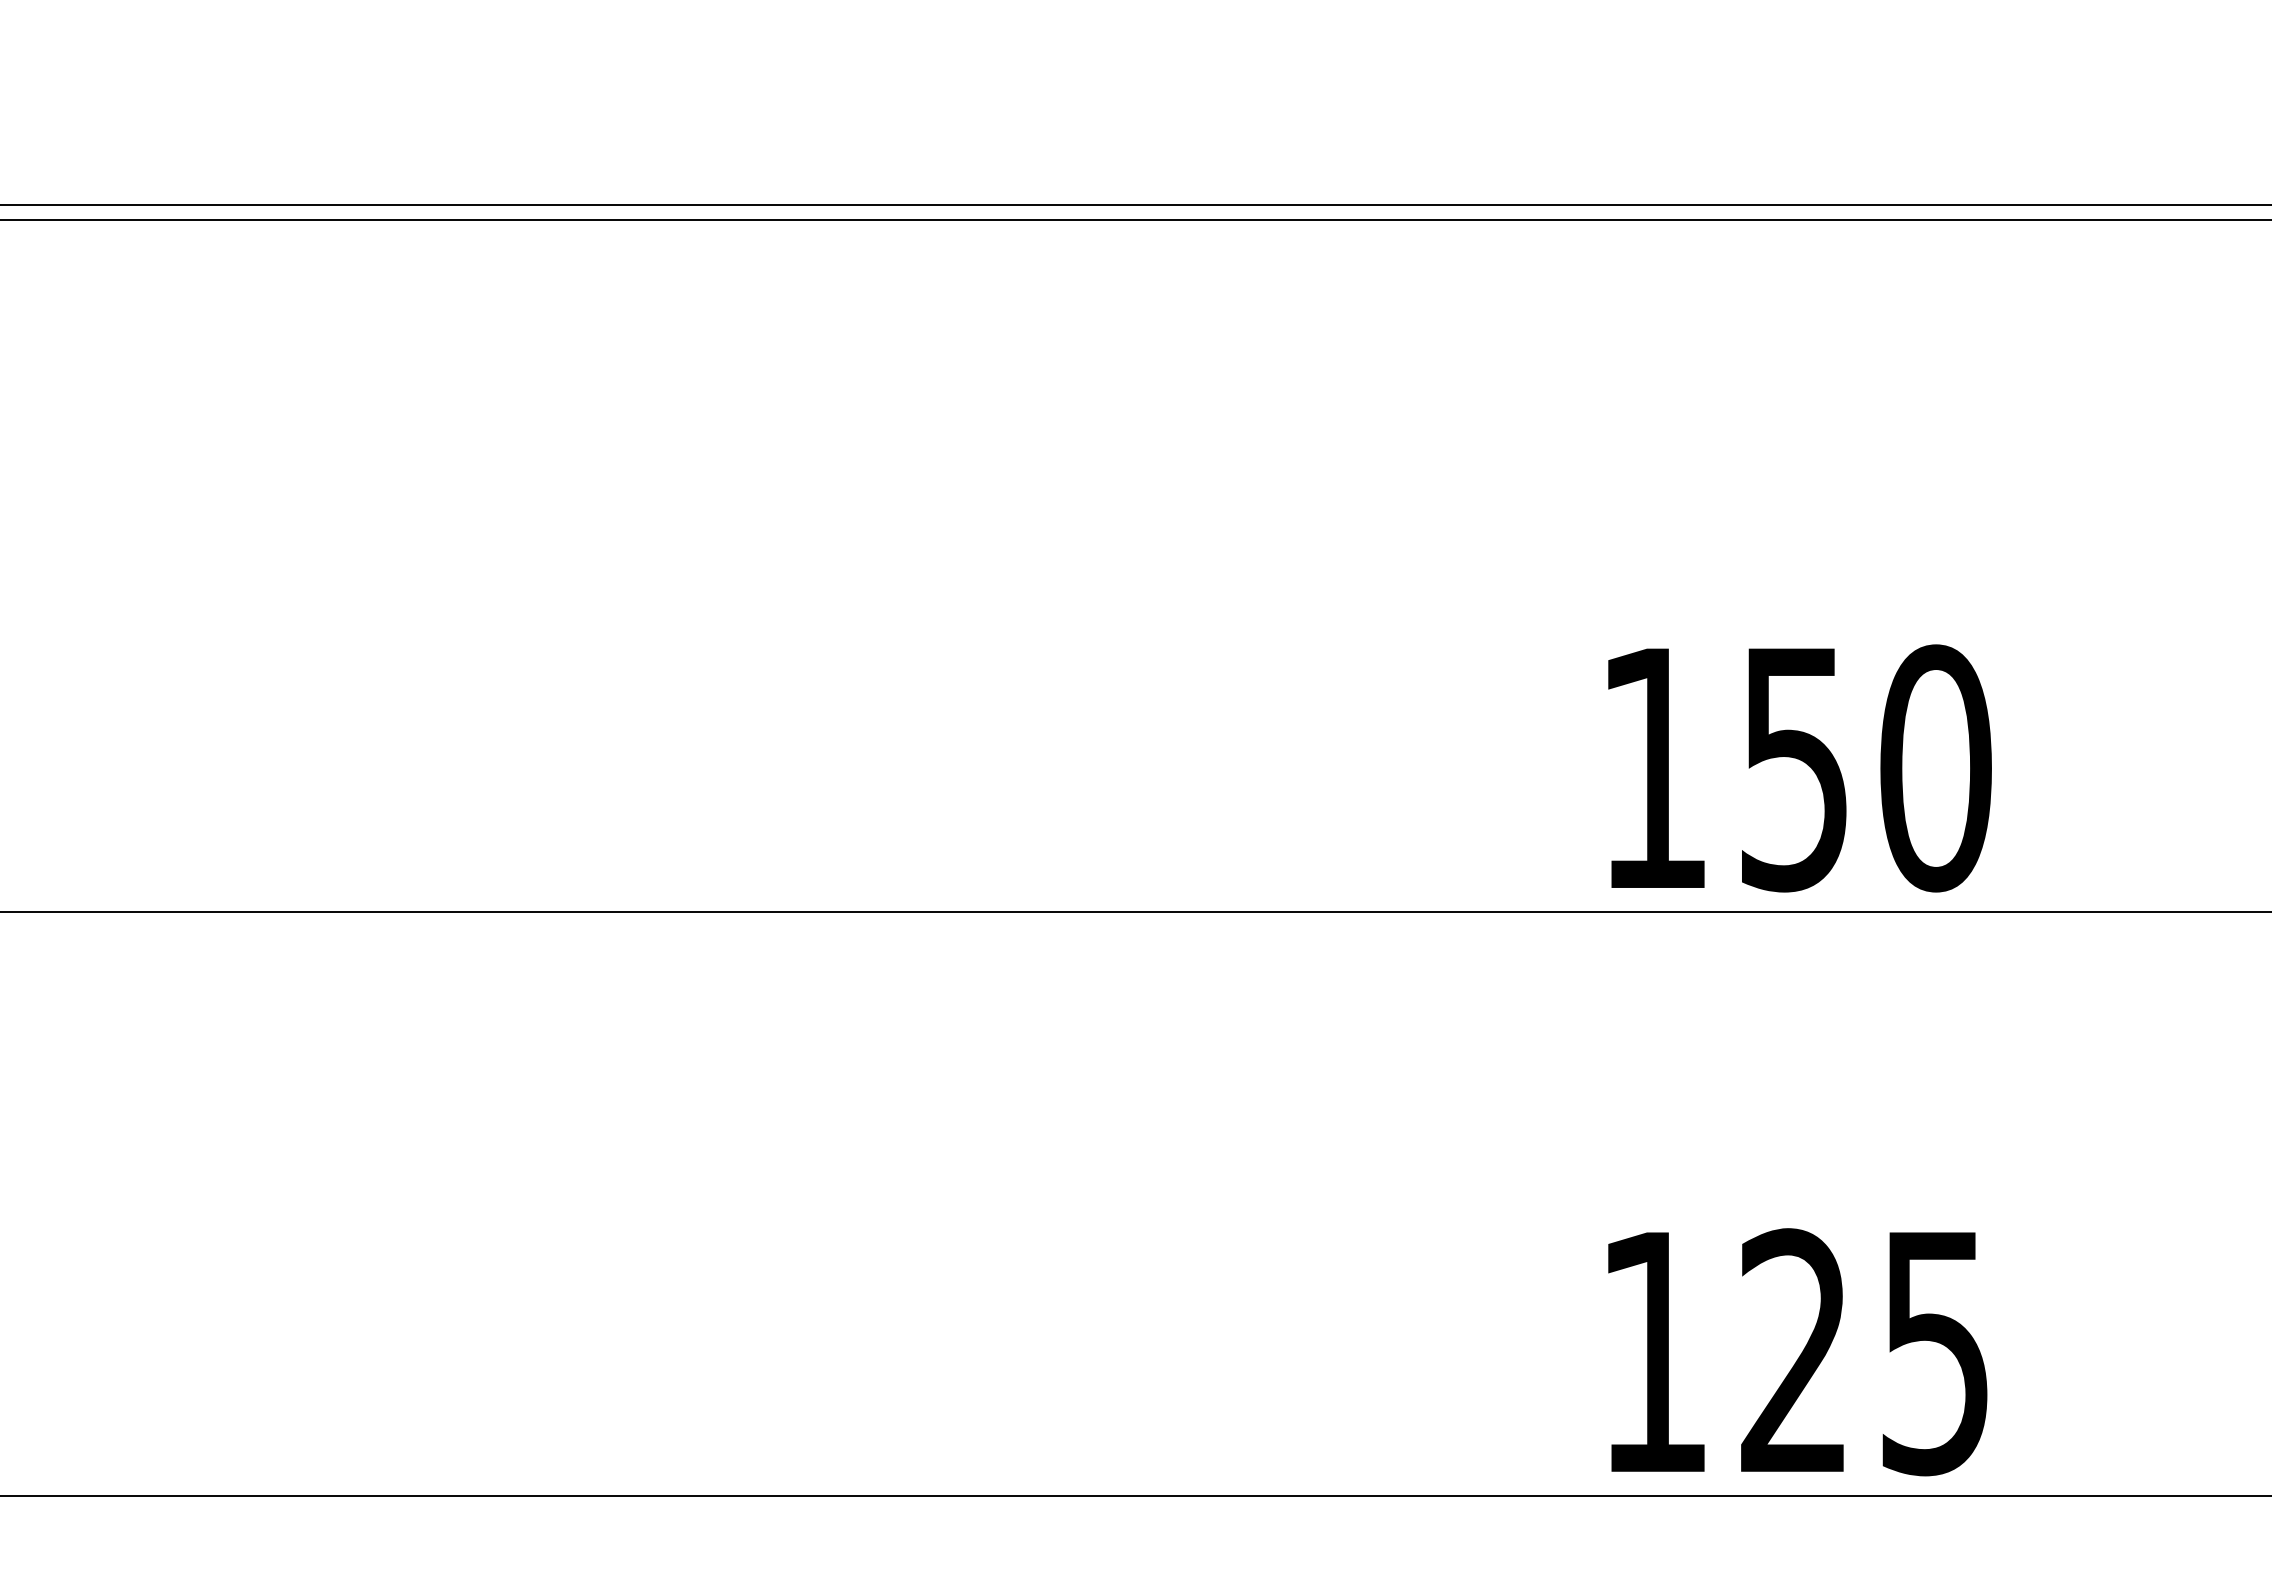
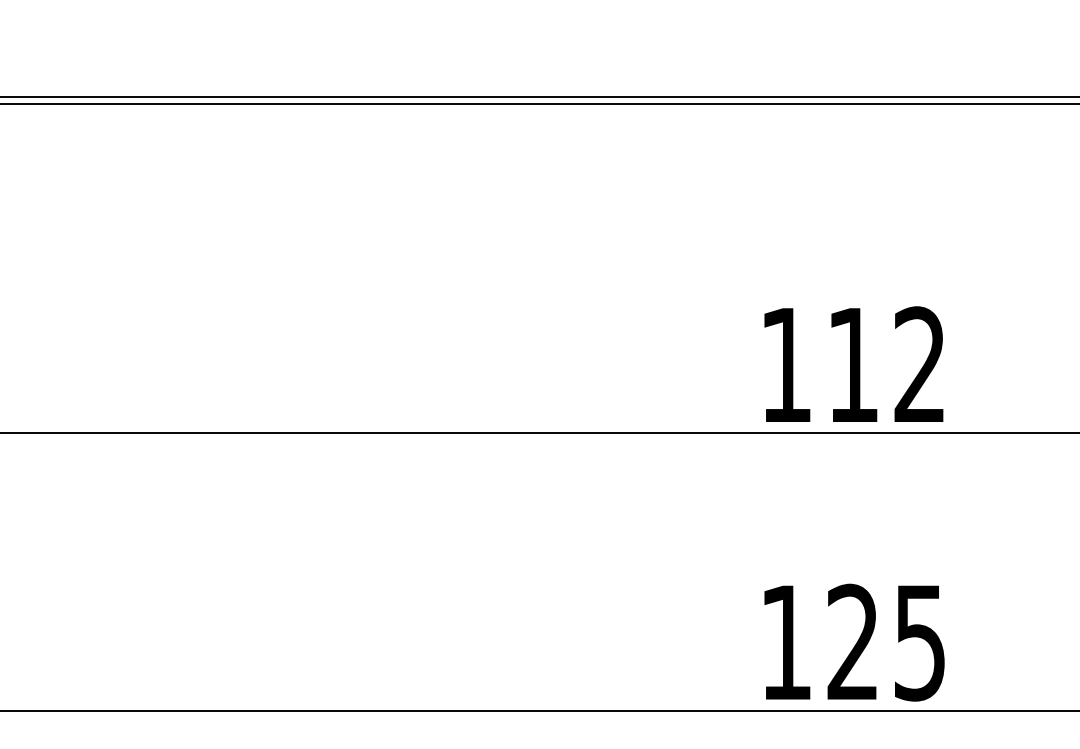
text: (1867, 769) -> (887, 365), 150 -> 112

